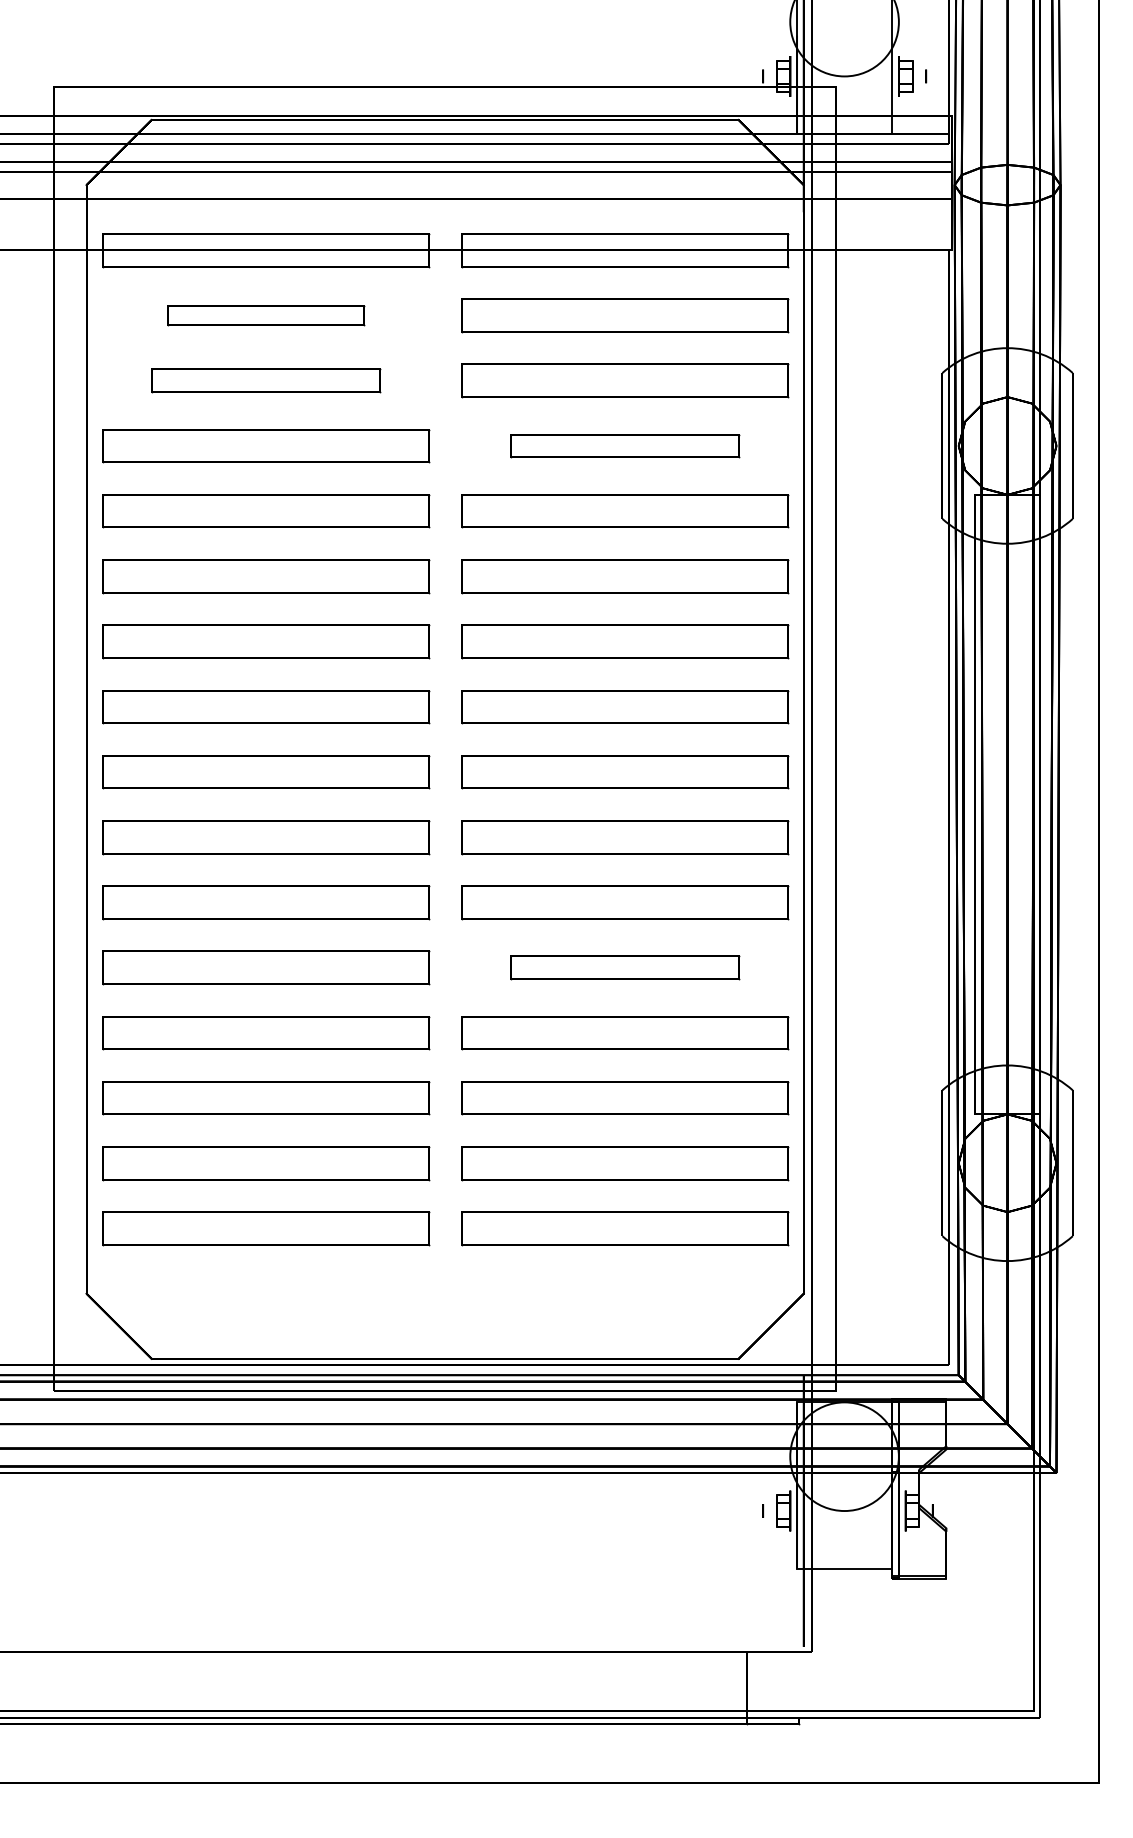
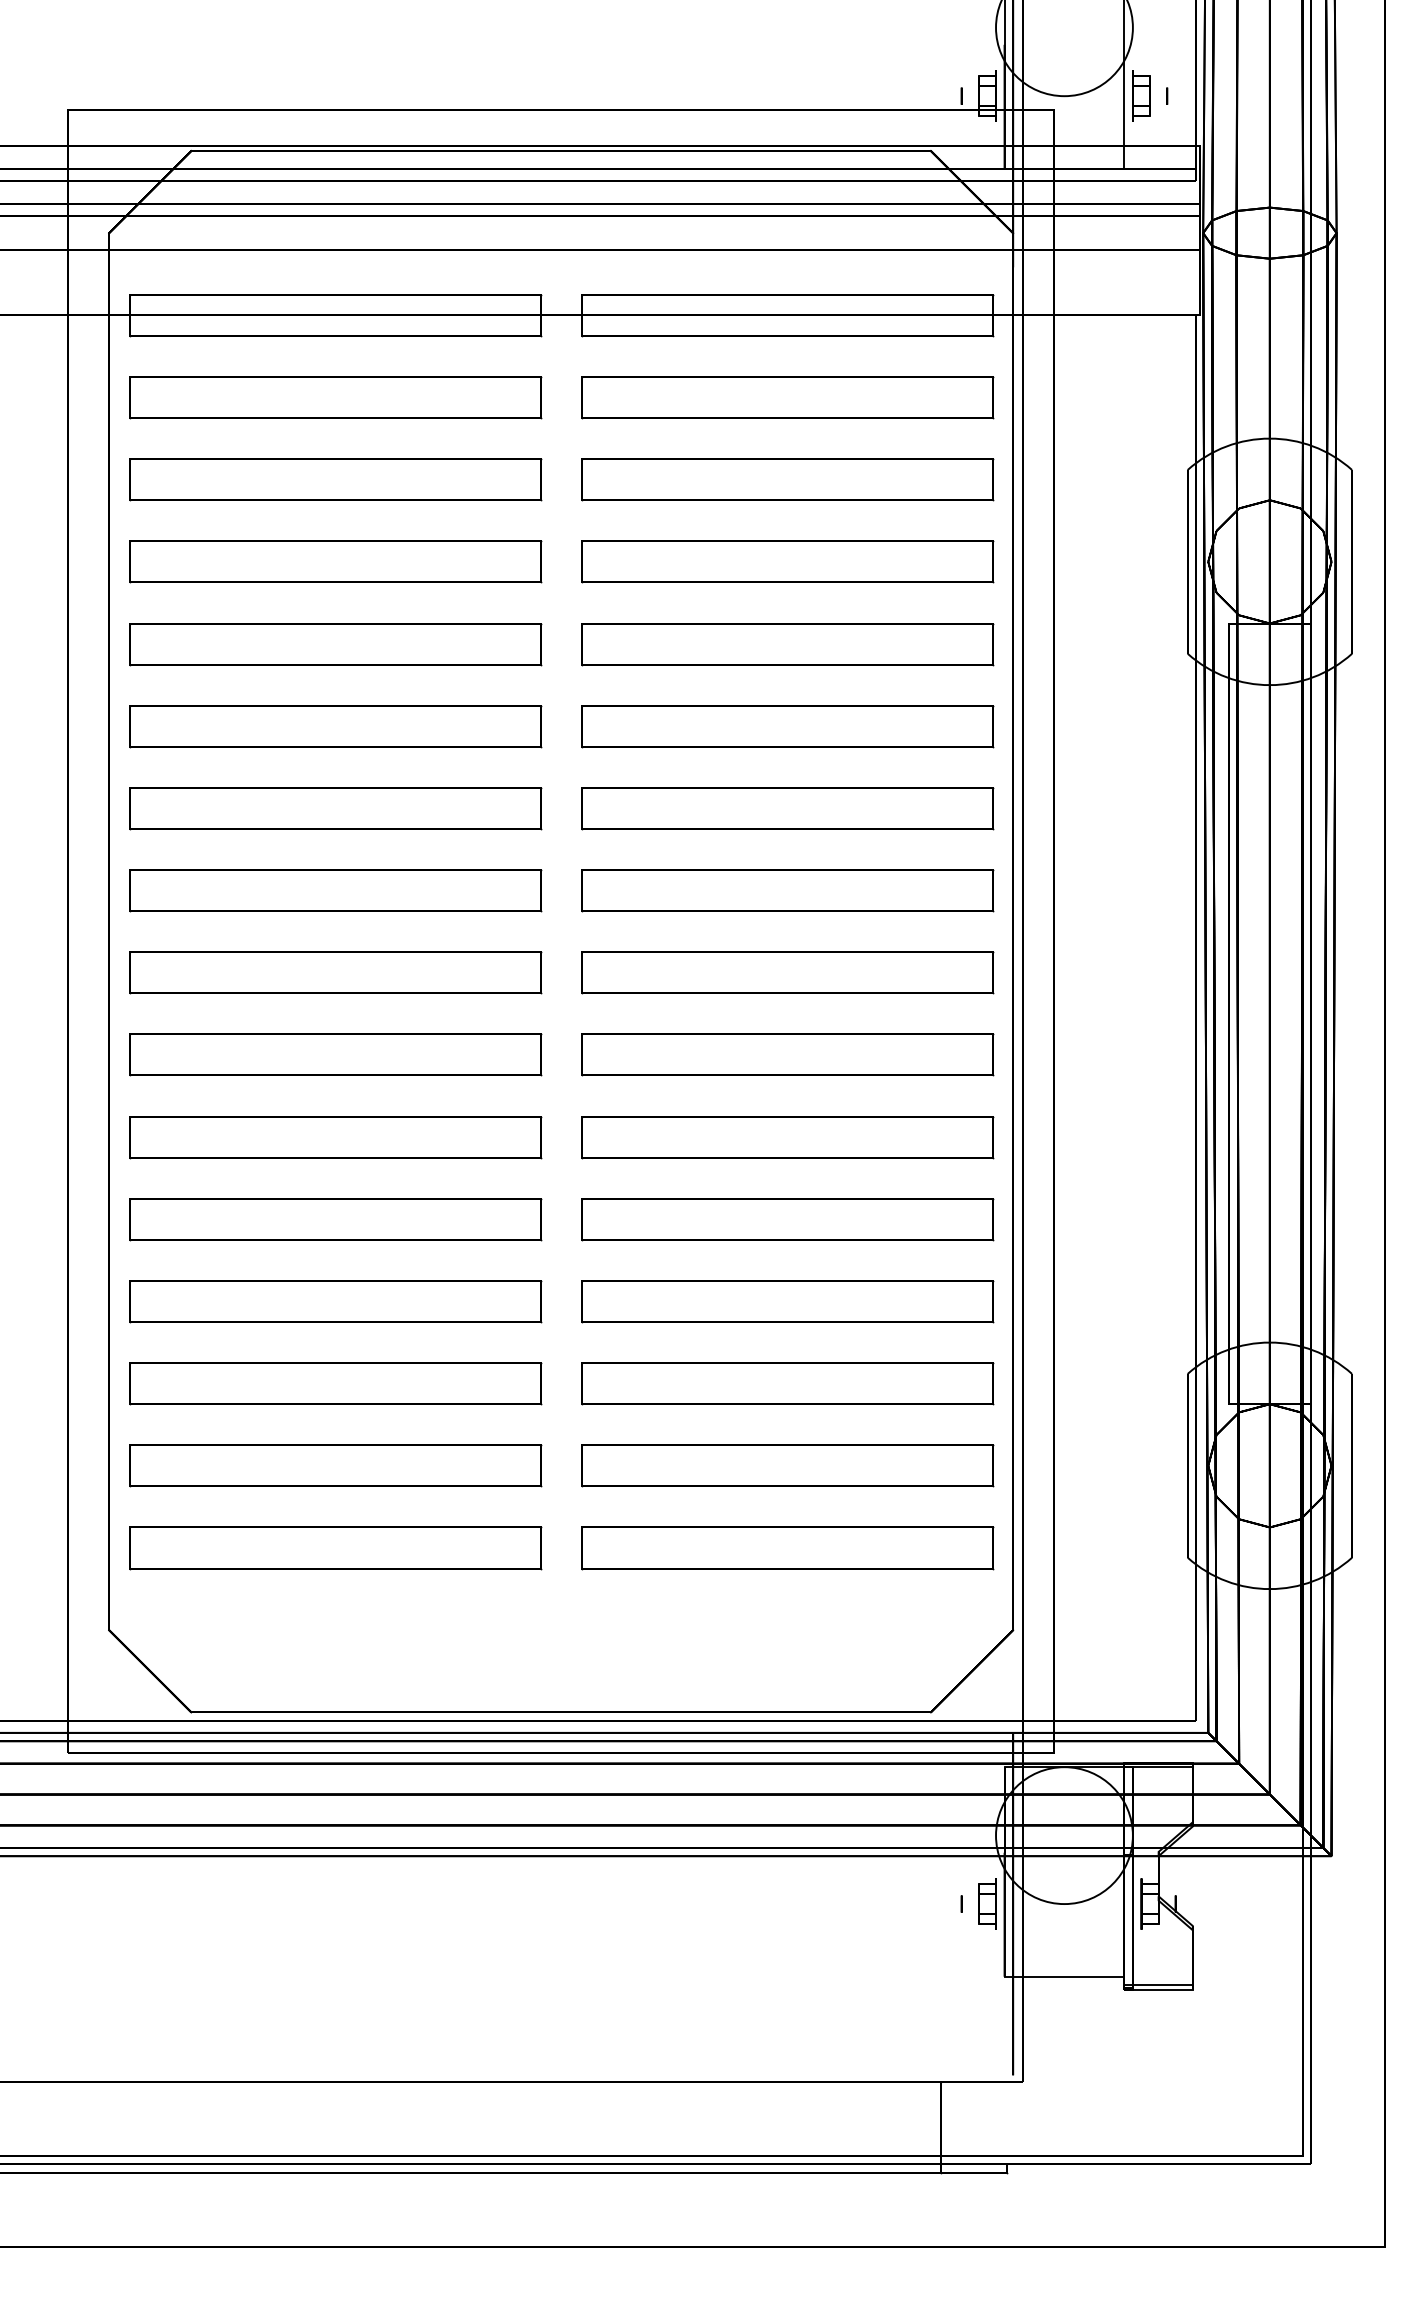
part: (266, 315) -> (335, 397), size x1.67
part: (266, 380) -> (335, 479), size x1.43
part: (624, 445) -> (787, 561), size x1.43
part: (624, 967) -> (787, 1219), size x1.43

